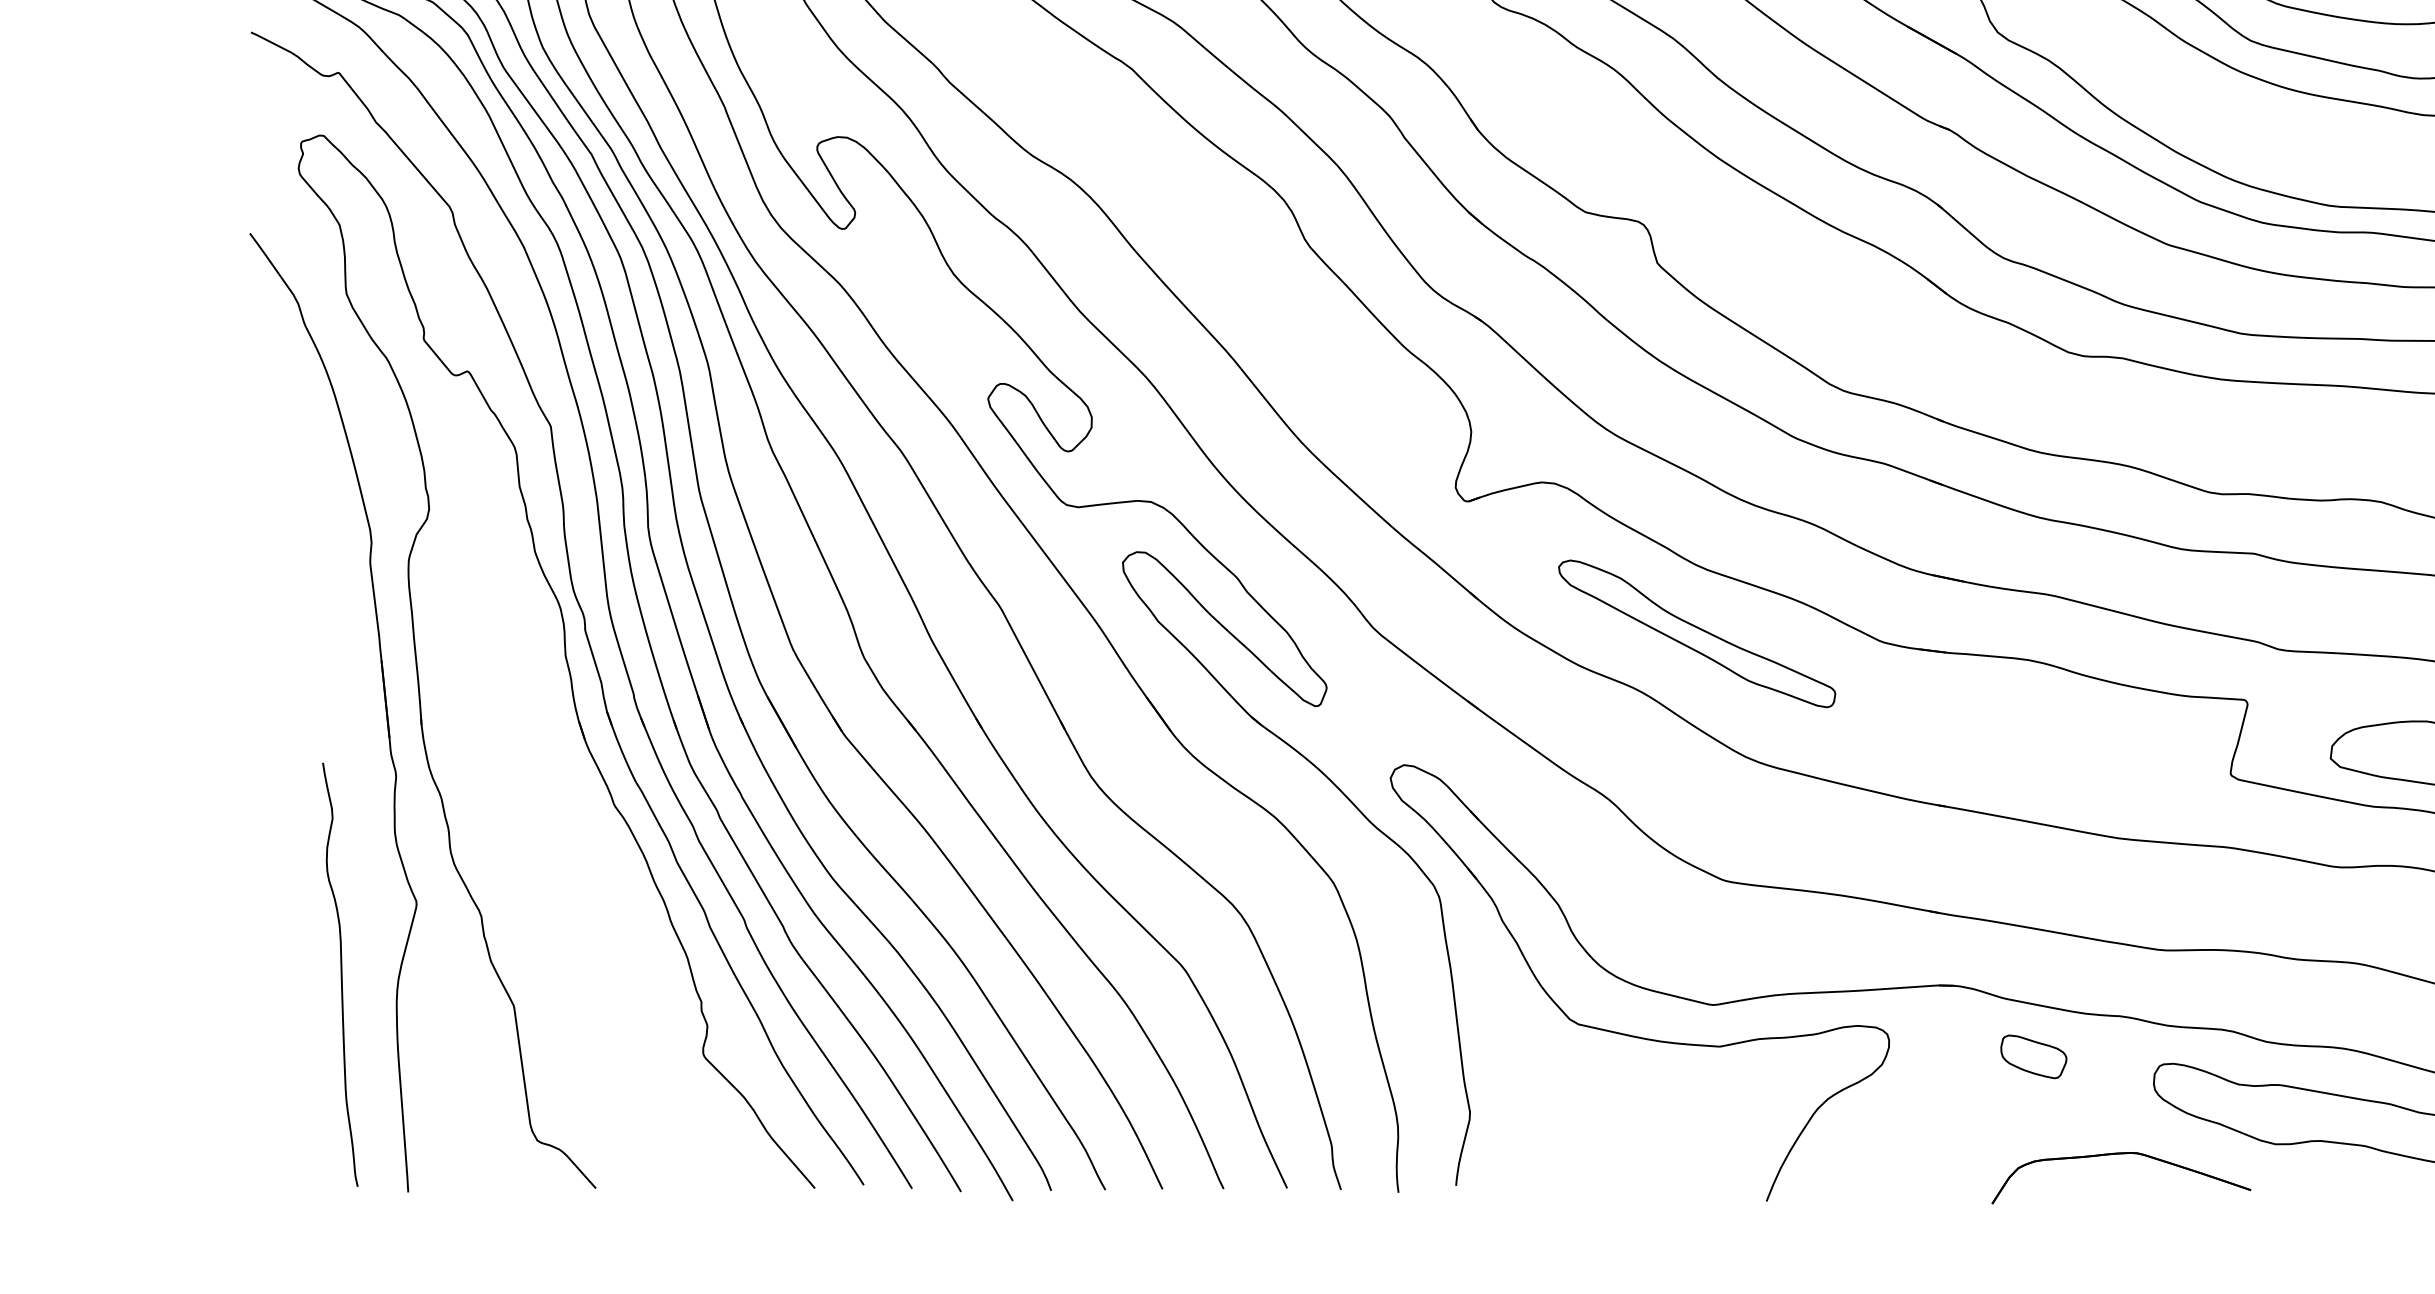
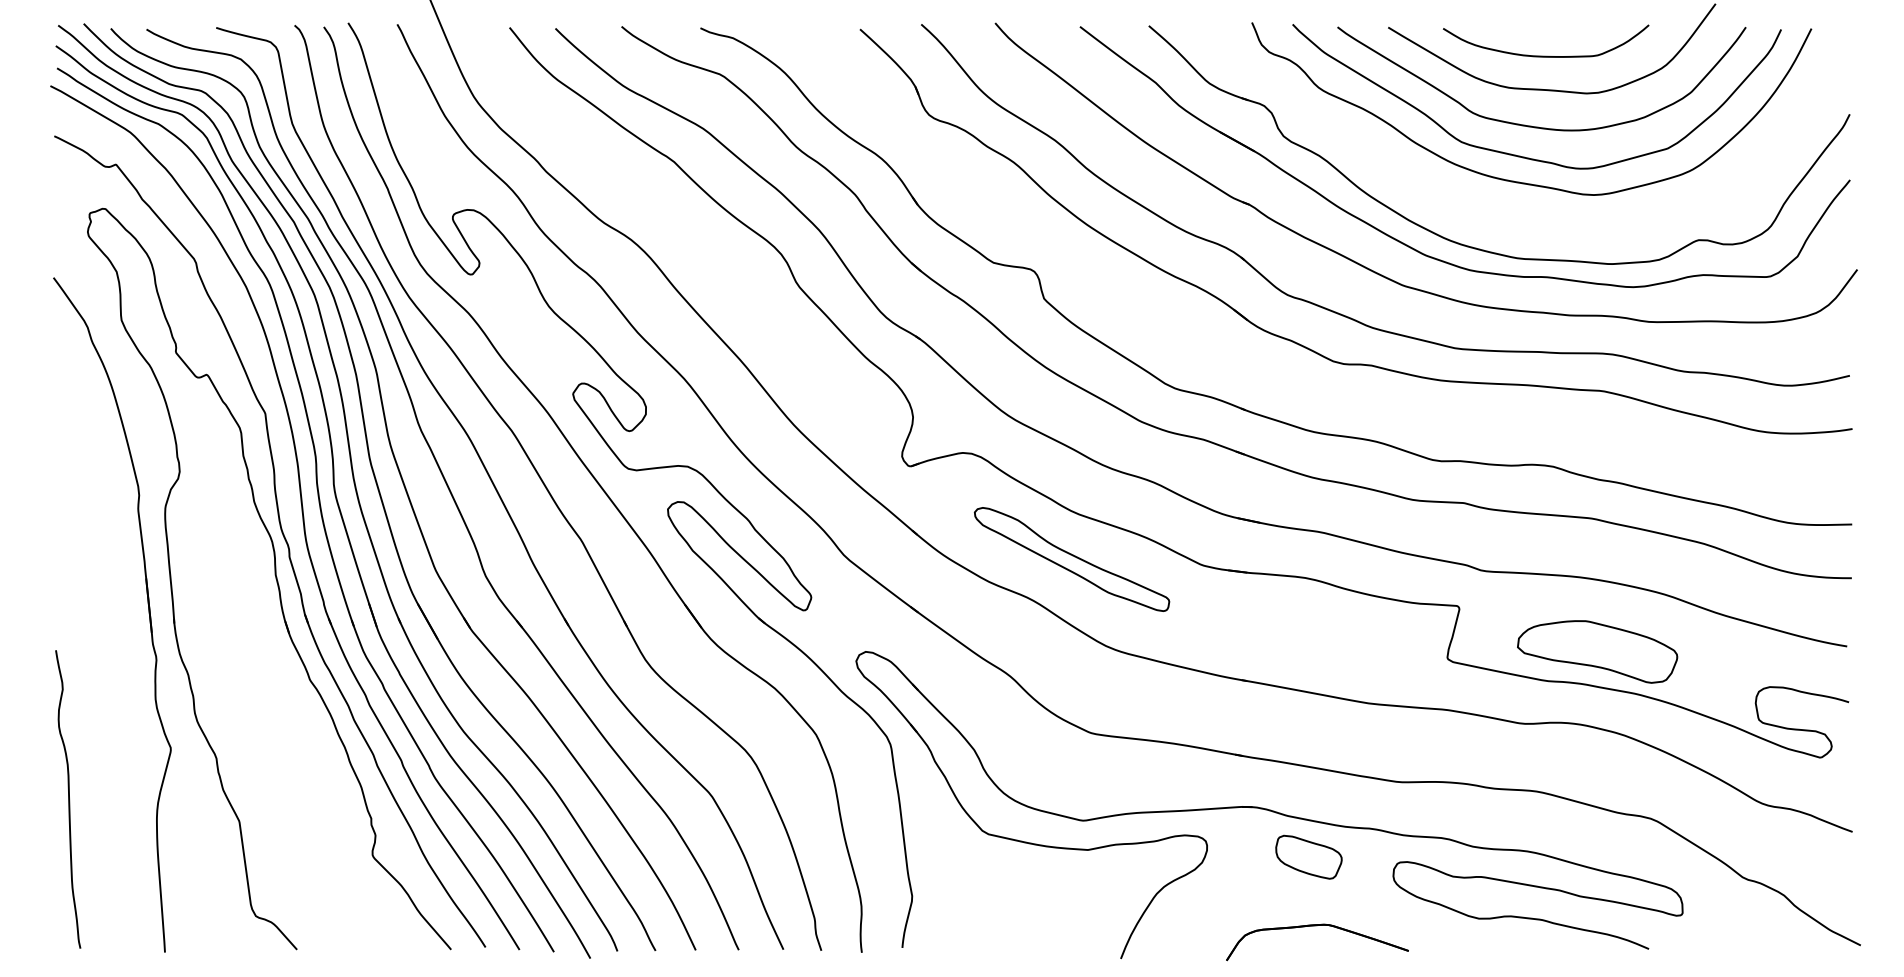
curve: (340, 974) -> (68, 799), moved
part: (2033, 1055) -> (1308, 856), size x1.43
part: (2121, 1155) -> (1317, 926), moved

